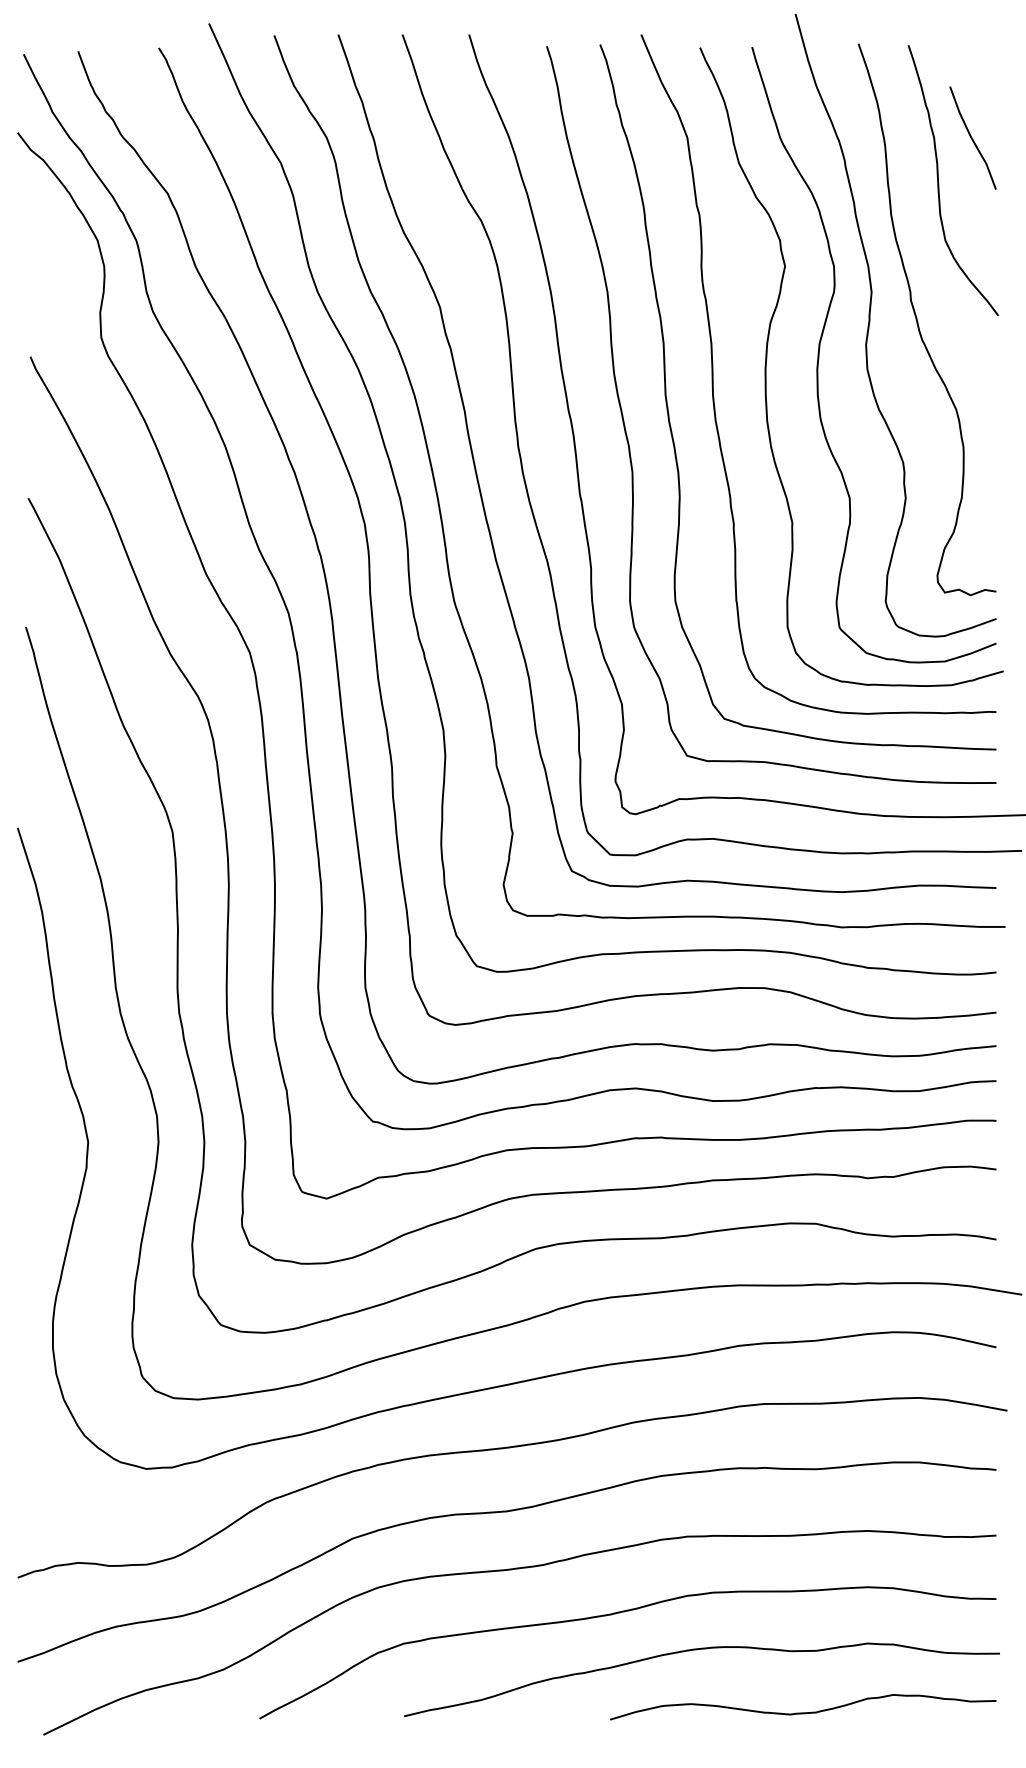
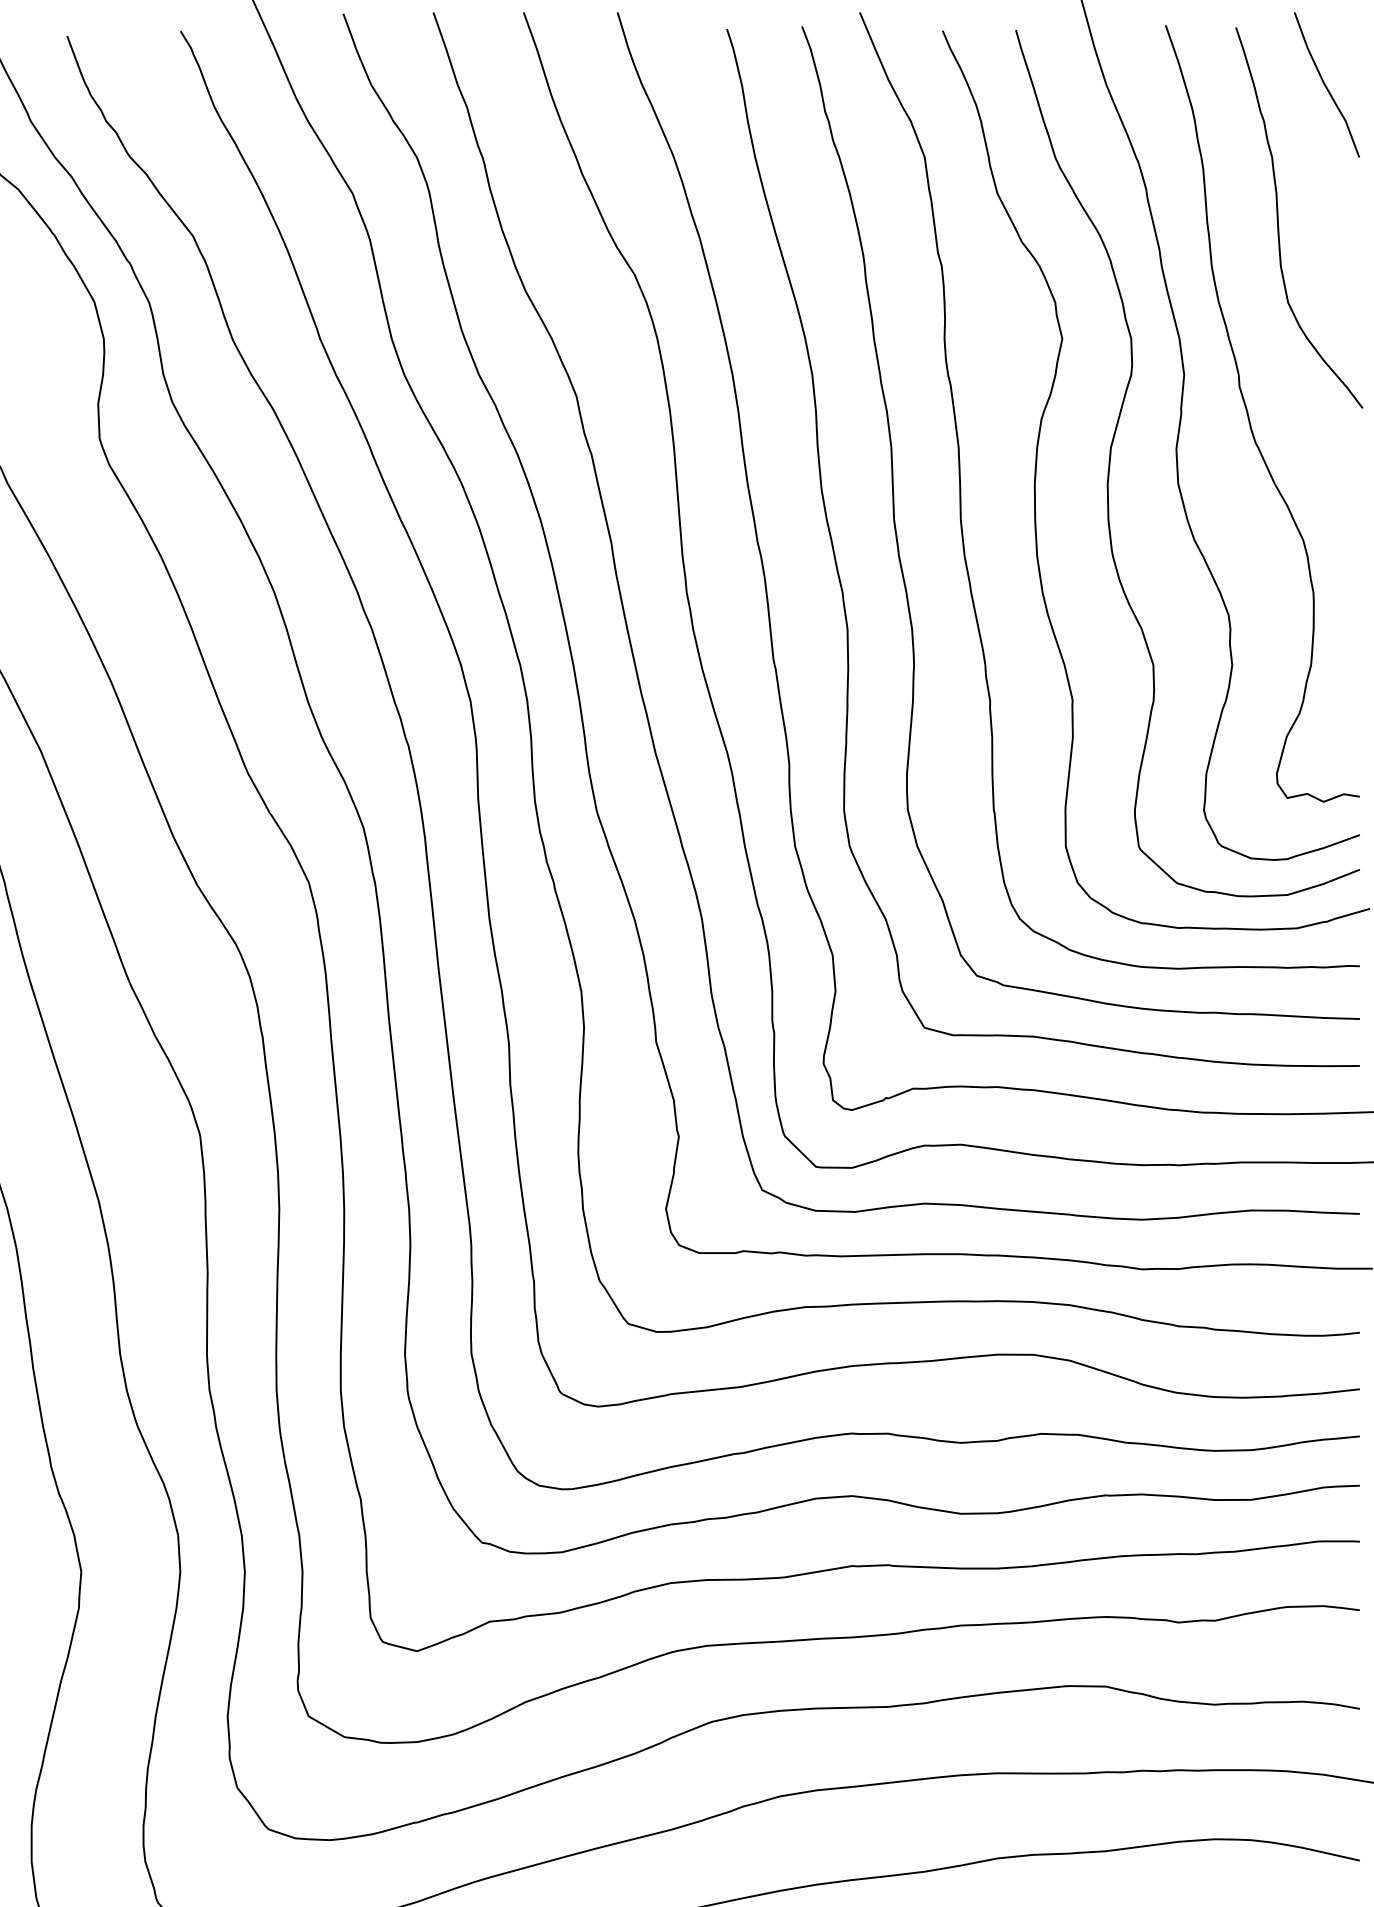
curve: (972, 137) -> (1326, 84), moved

